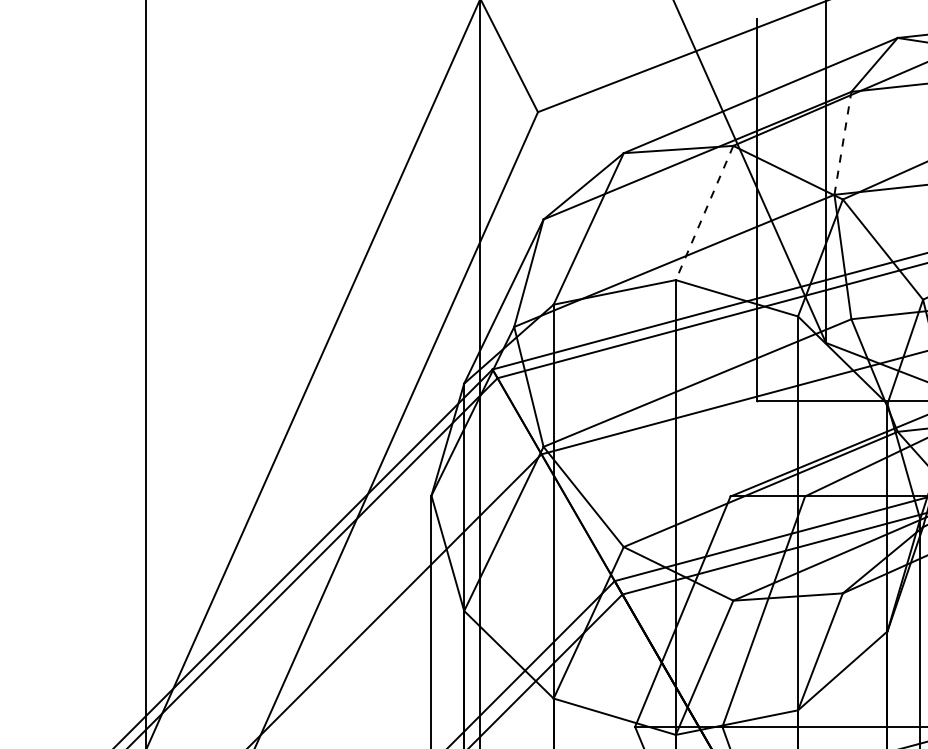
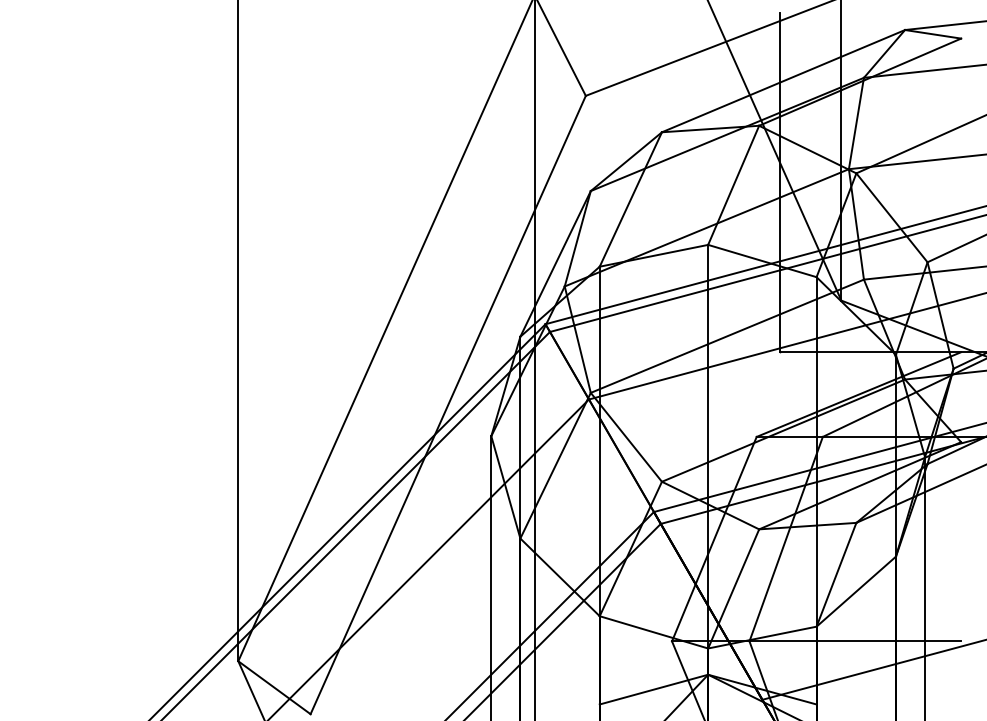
line: (842, 143) -> (856, 123), dashed -> solid
line: (704, 213) -> (733, 185), dashed -> solid

